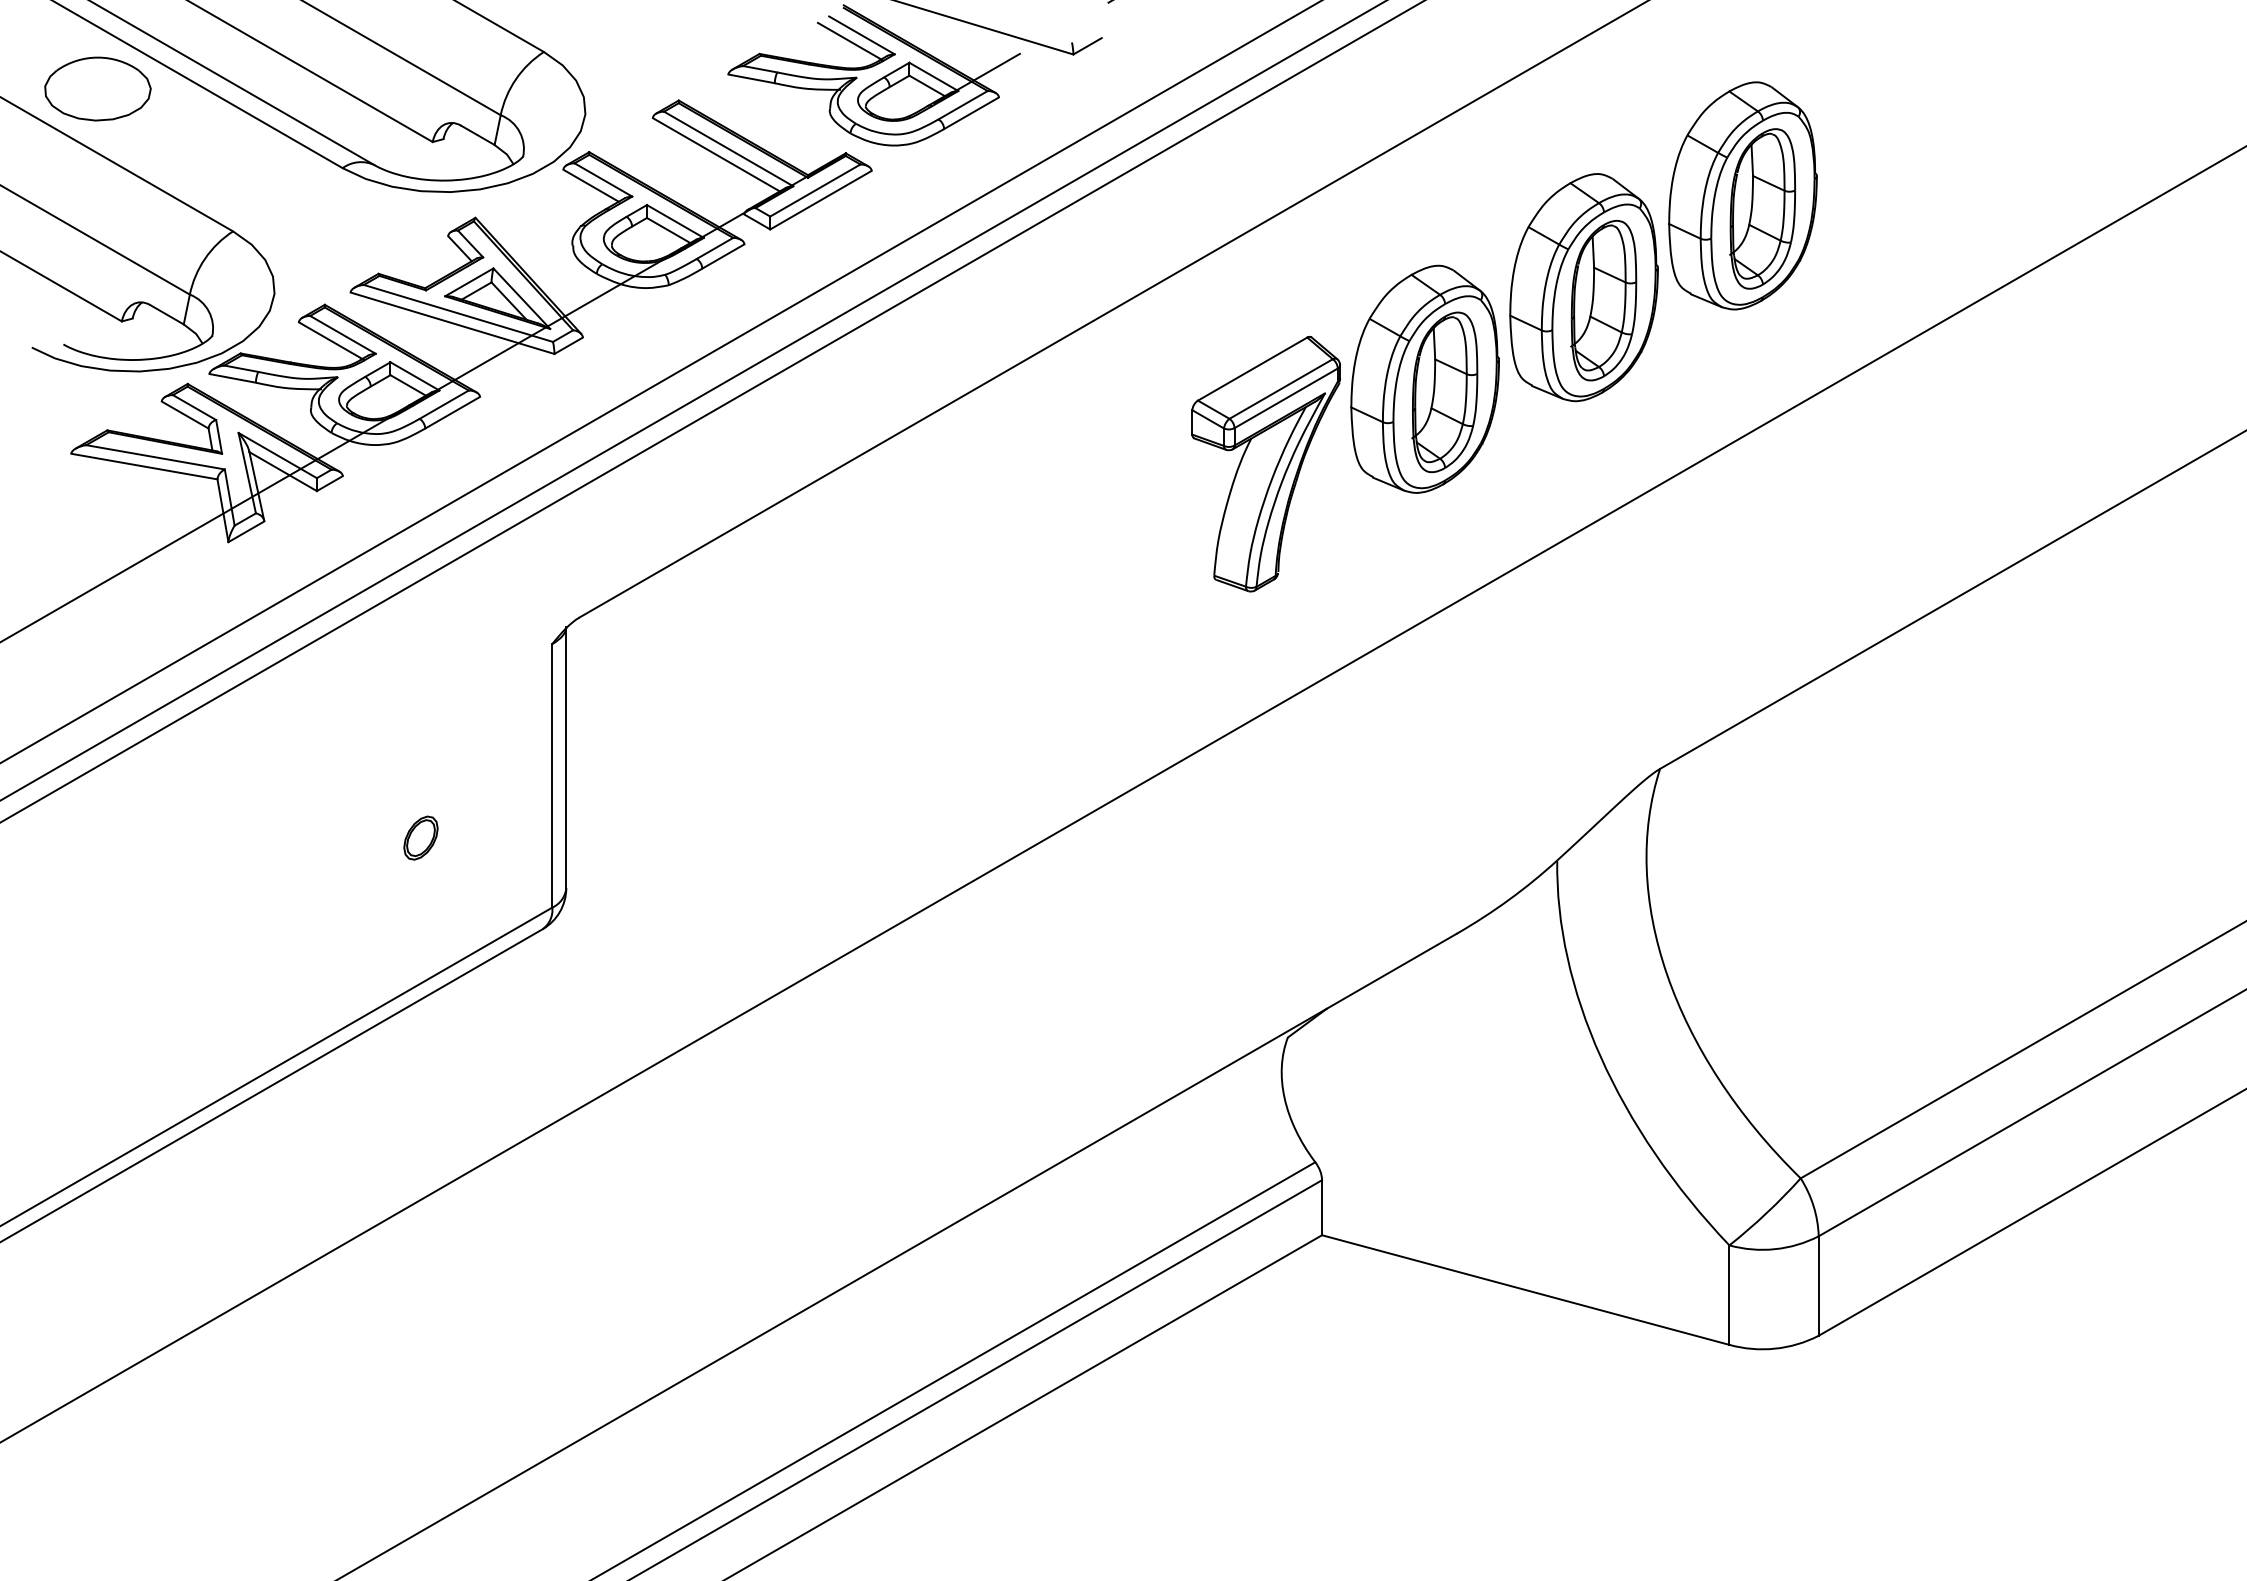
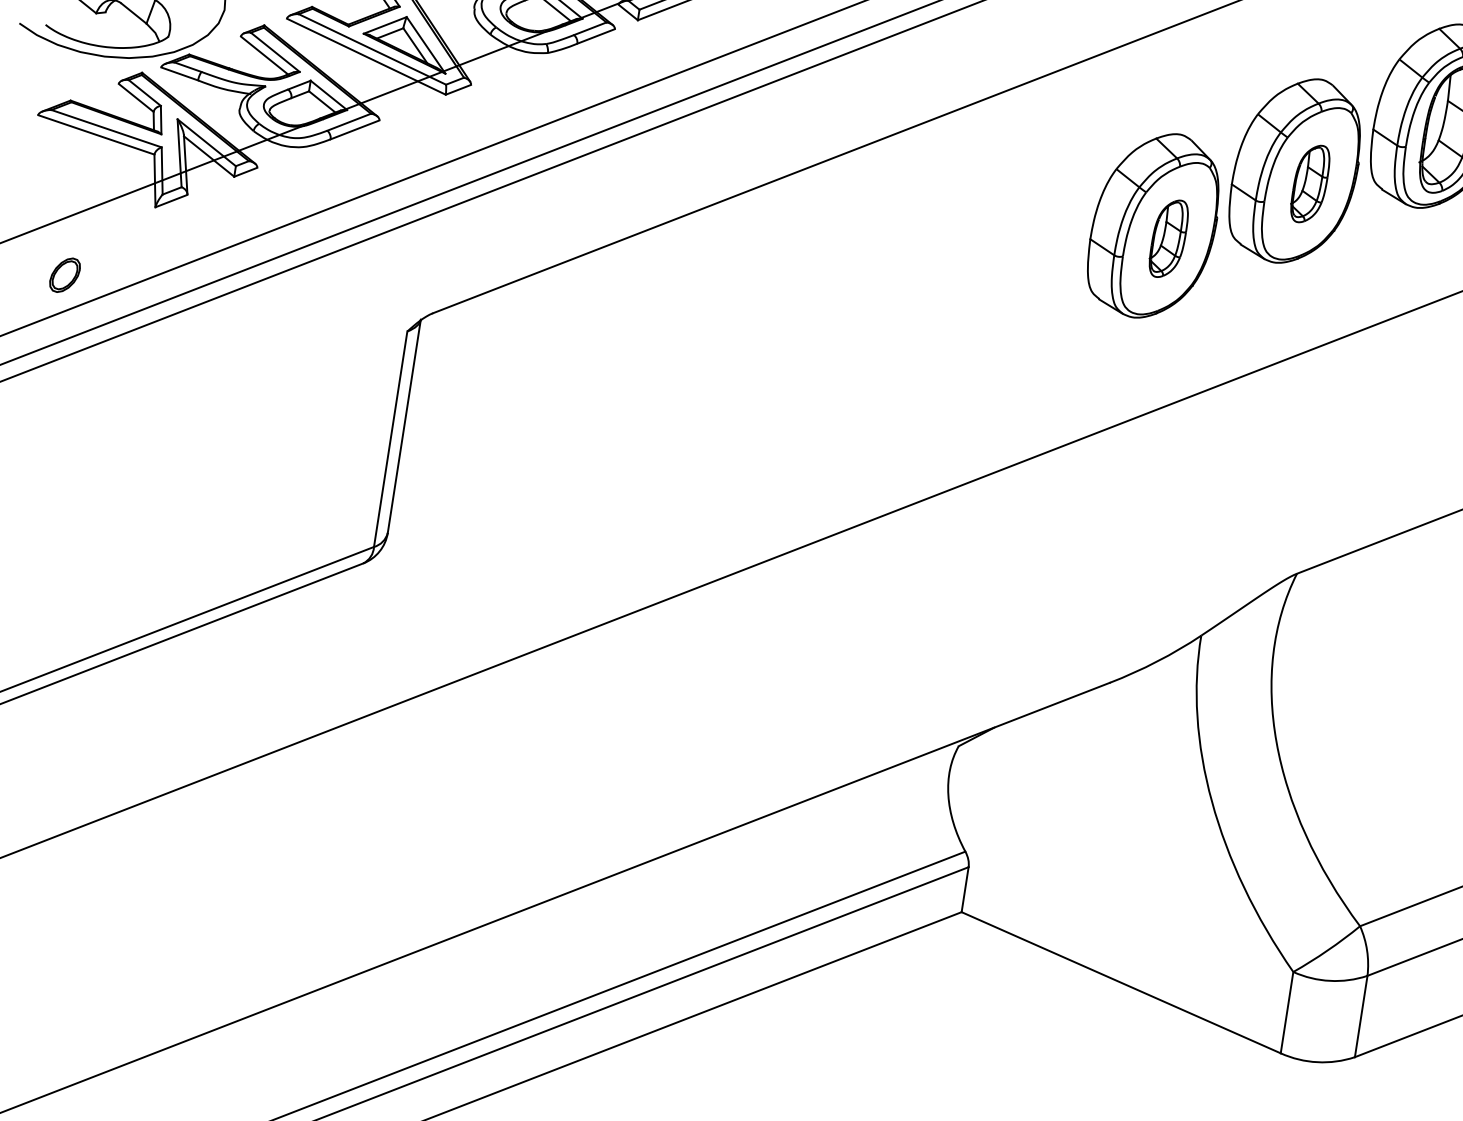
part: (1603, 300) -> (1309, 183), size x0.6
part: (1444, 392) -> (1168, 238), size x0.6
part: (1265, 464) -> (1012, 275), removed
part: (420, 837) -> (64, 274), moved

